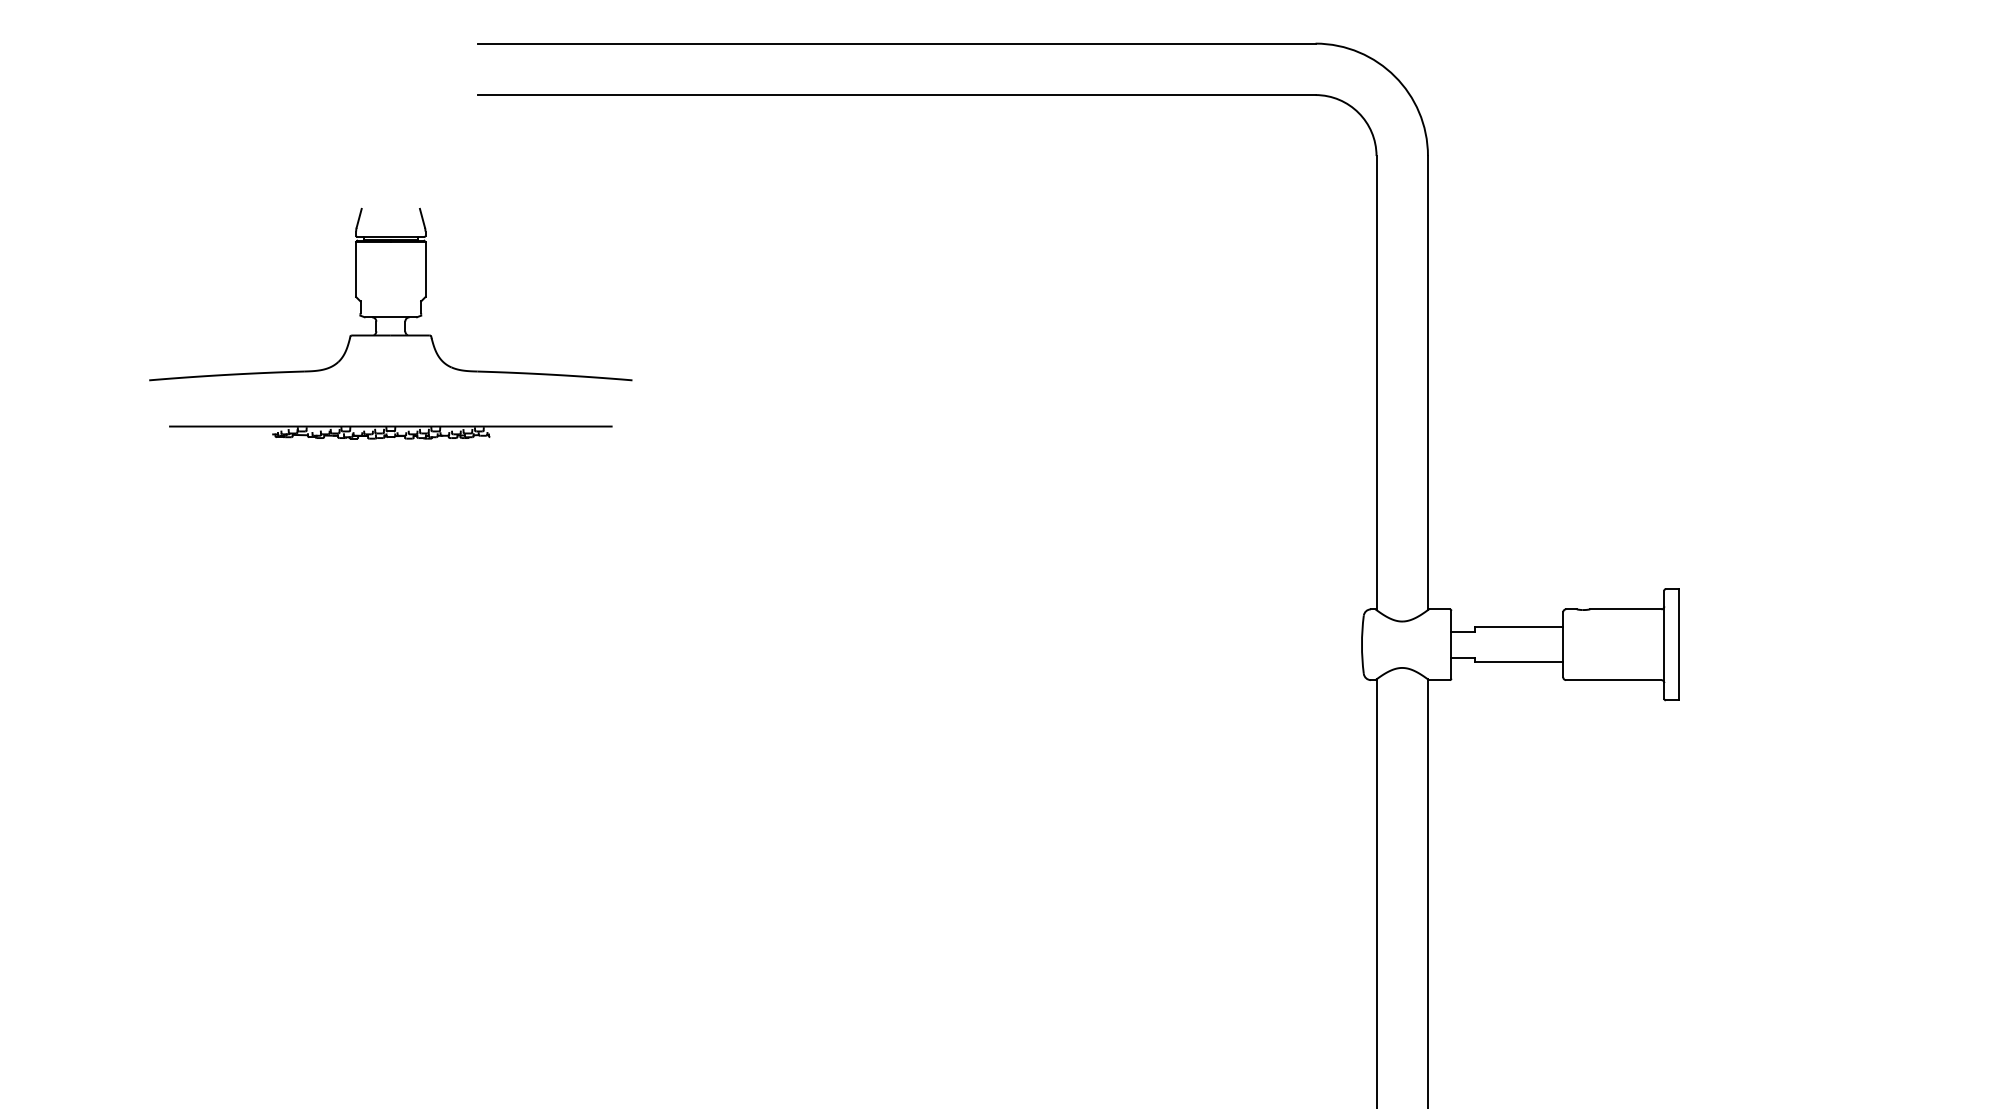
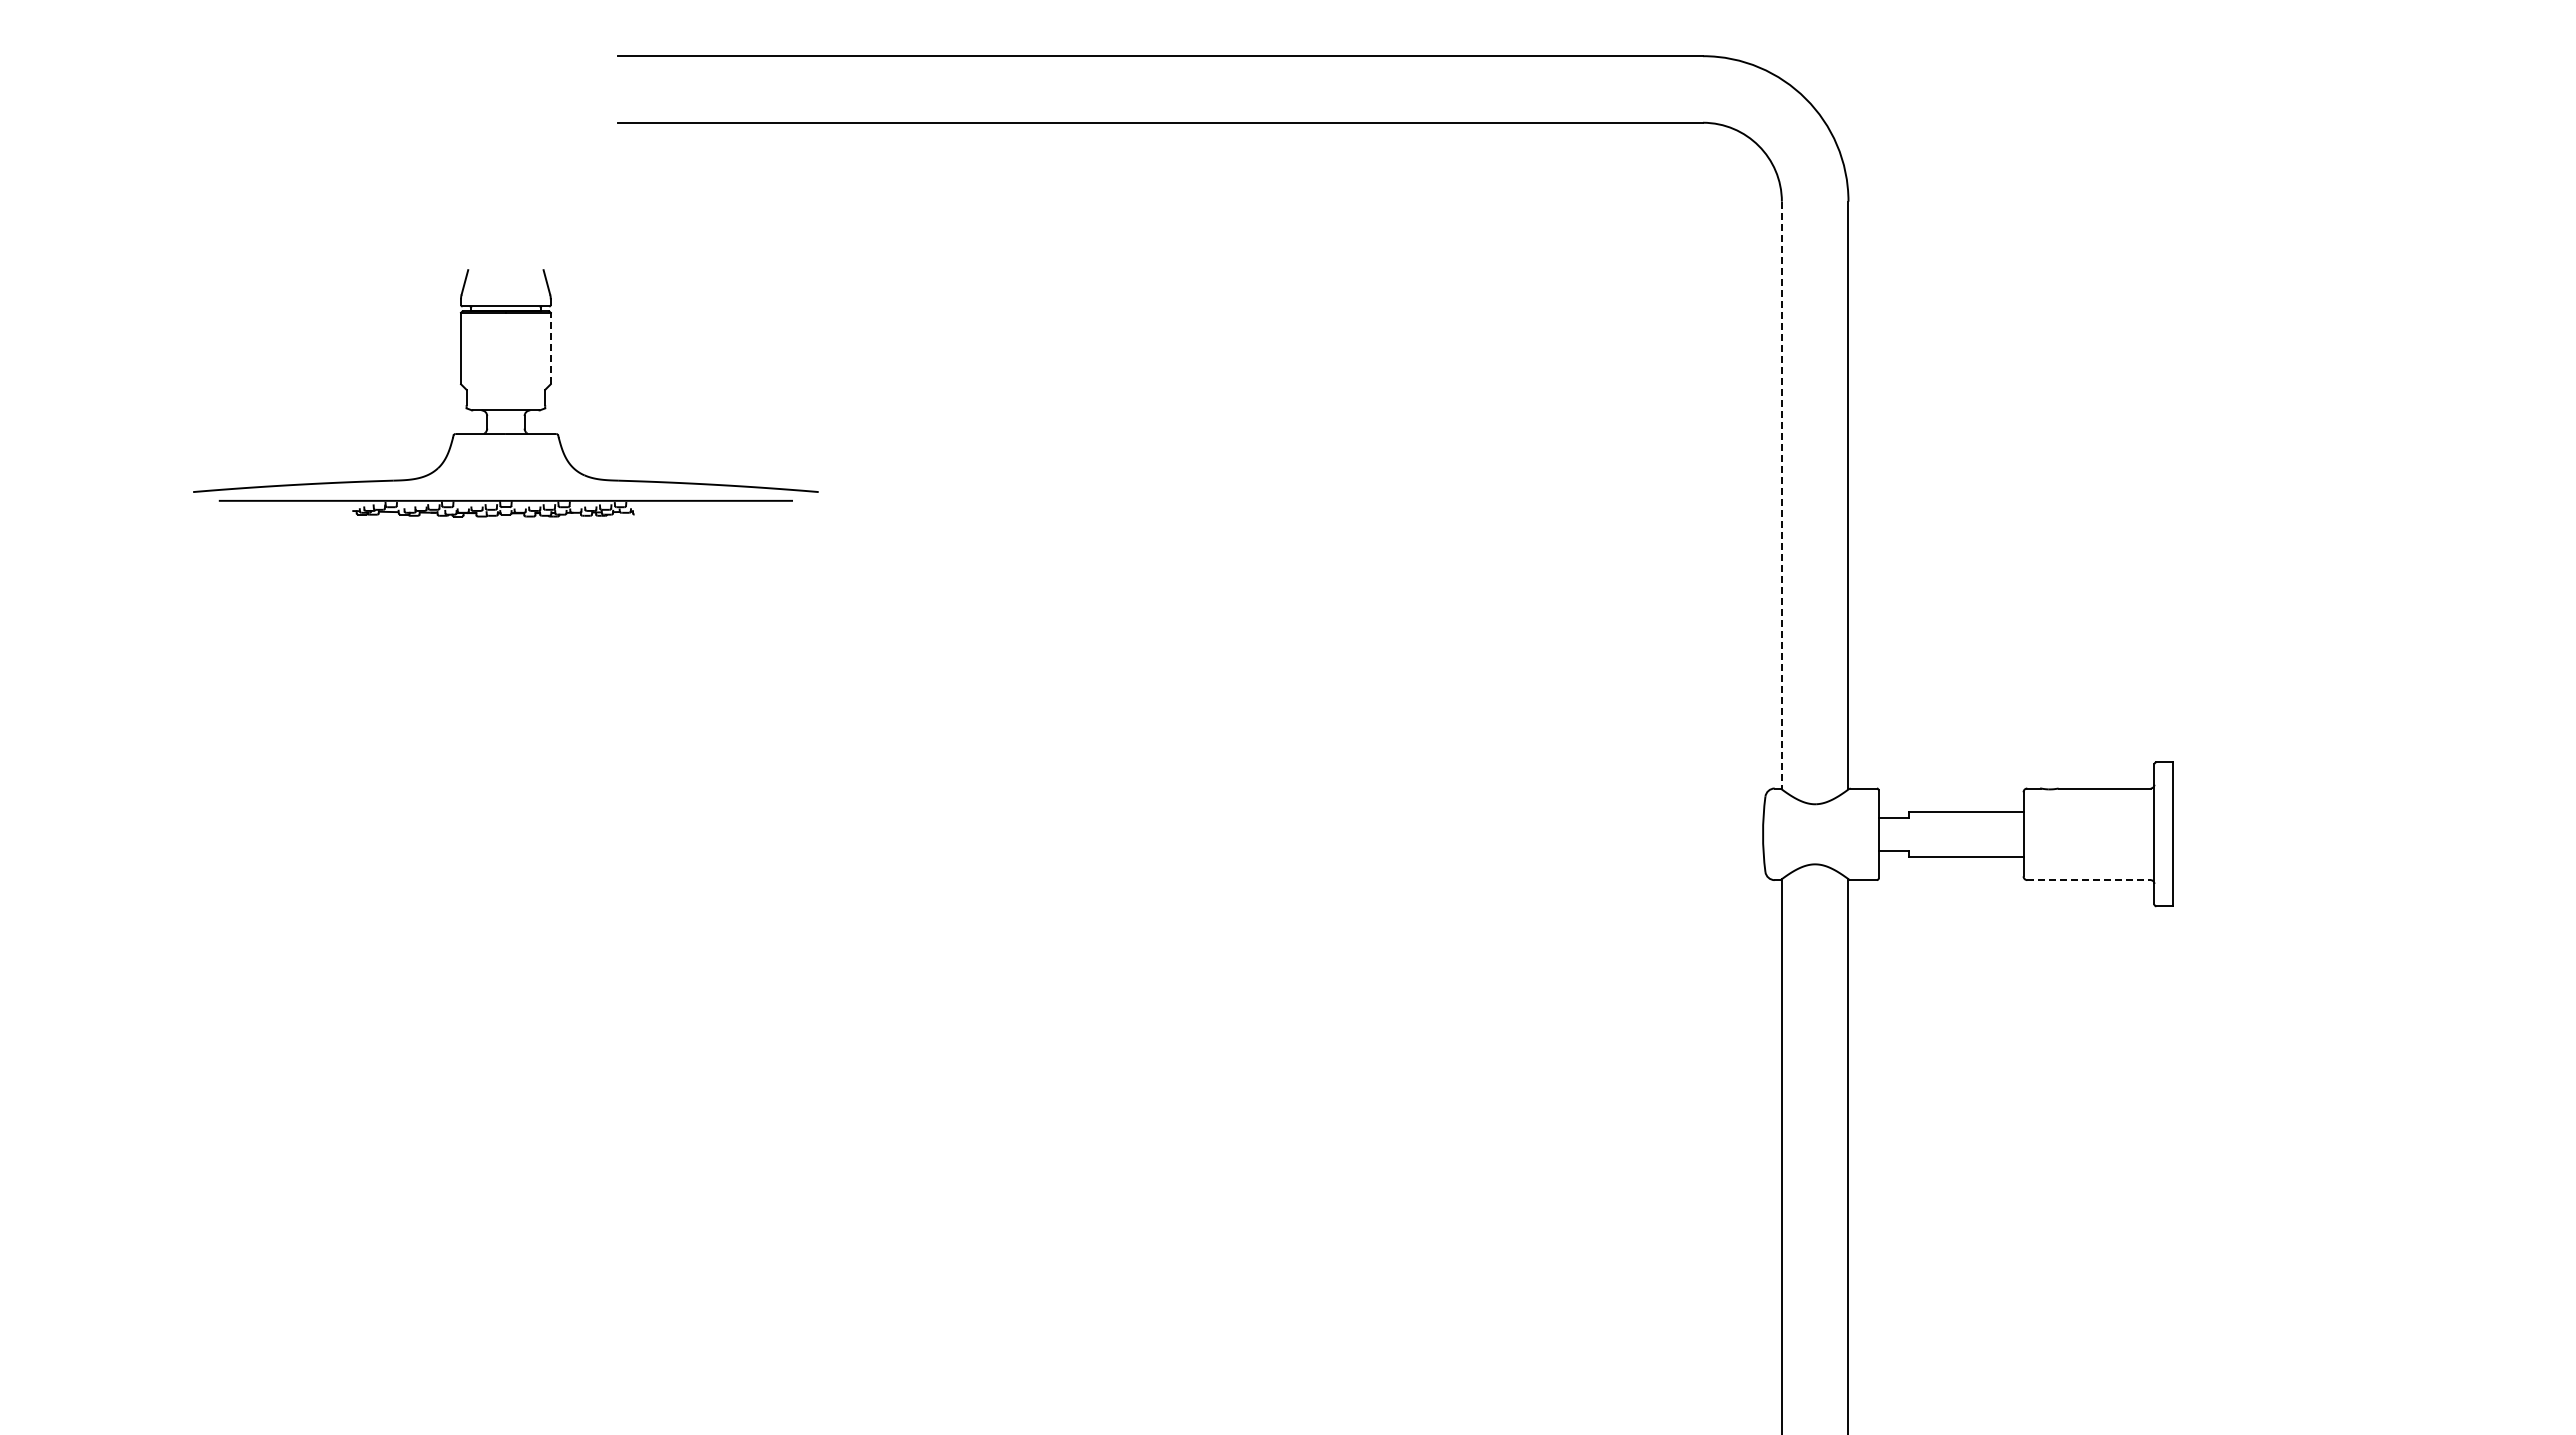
line: (425, 269) -> (550, 348), solid -> dashed
line: (1376, 383) -> (1781, 495), solid -> dashed
part: (390, 432) -> (505, 508), moved
line: (1614, 680) -> (2089, 880), solid -> dashed

